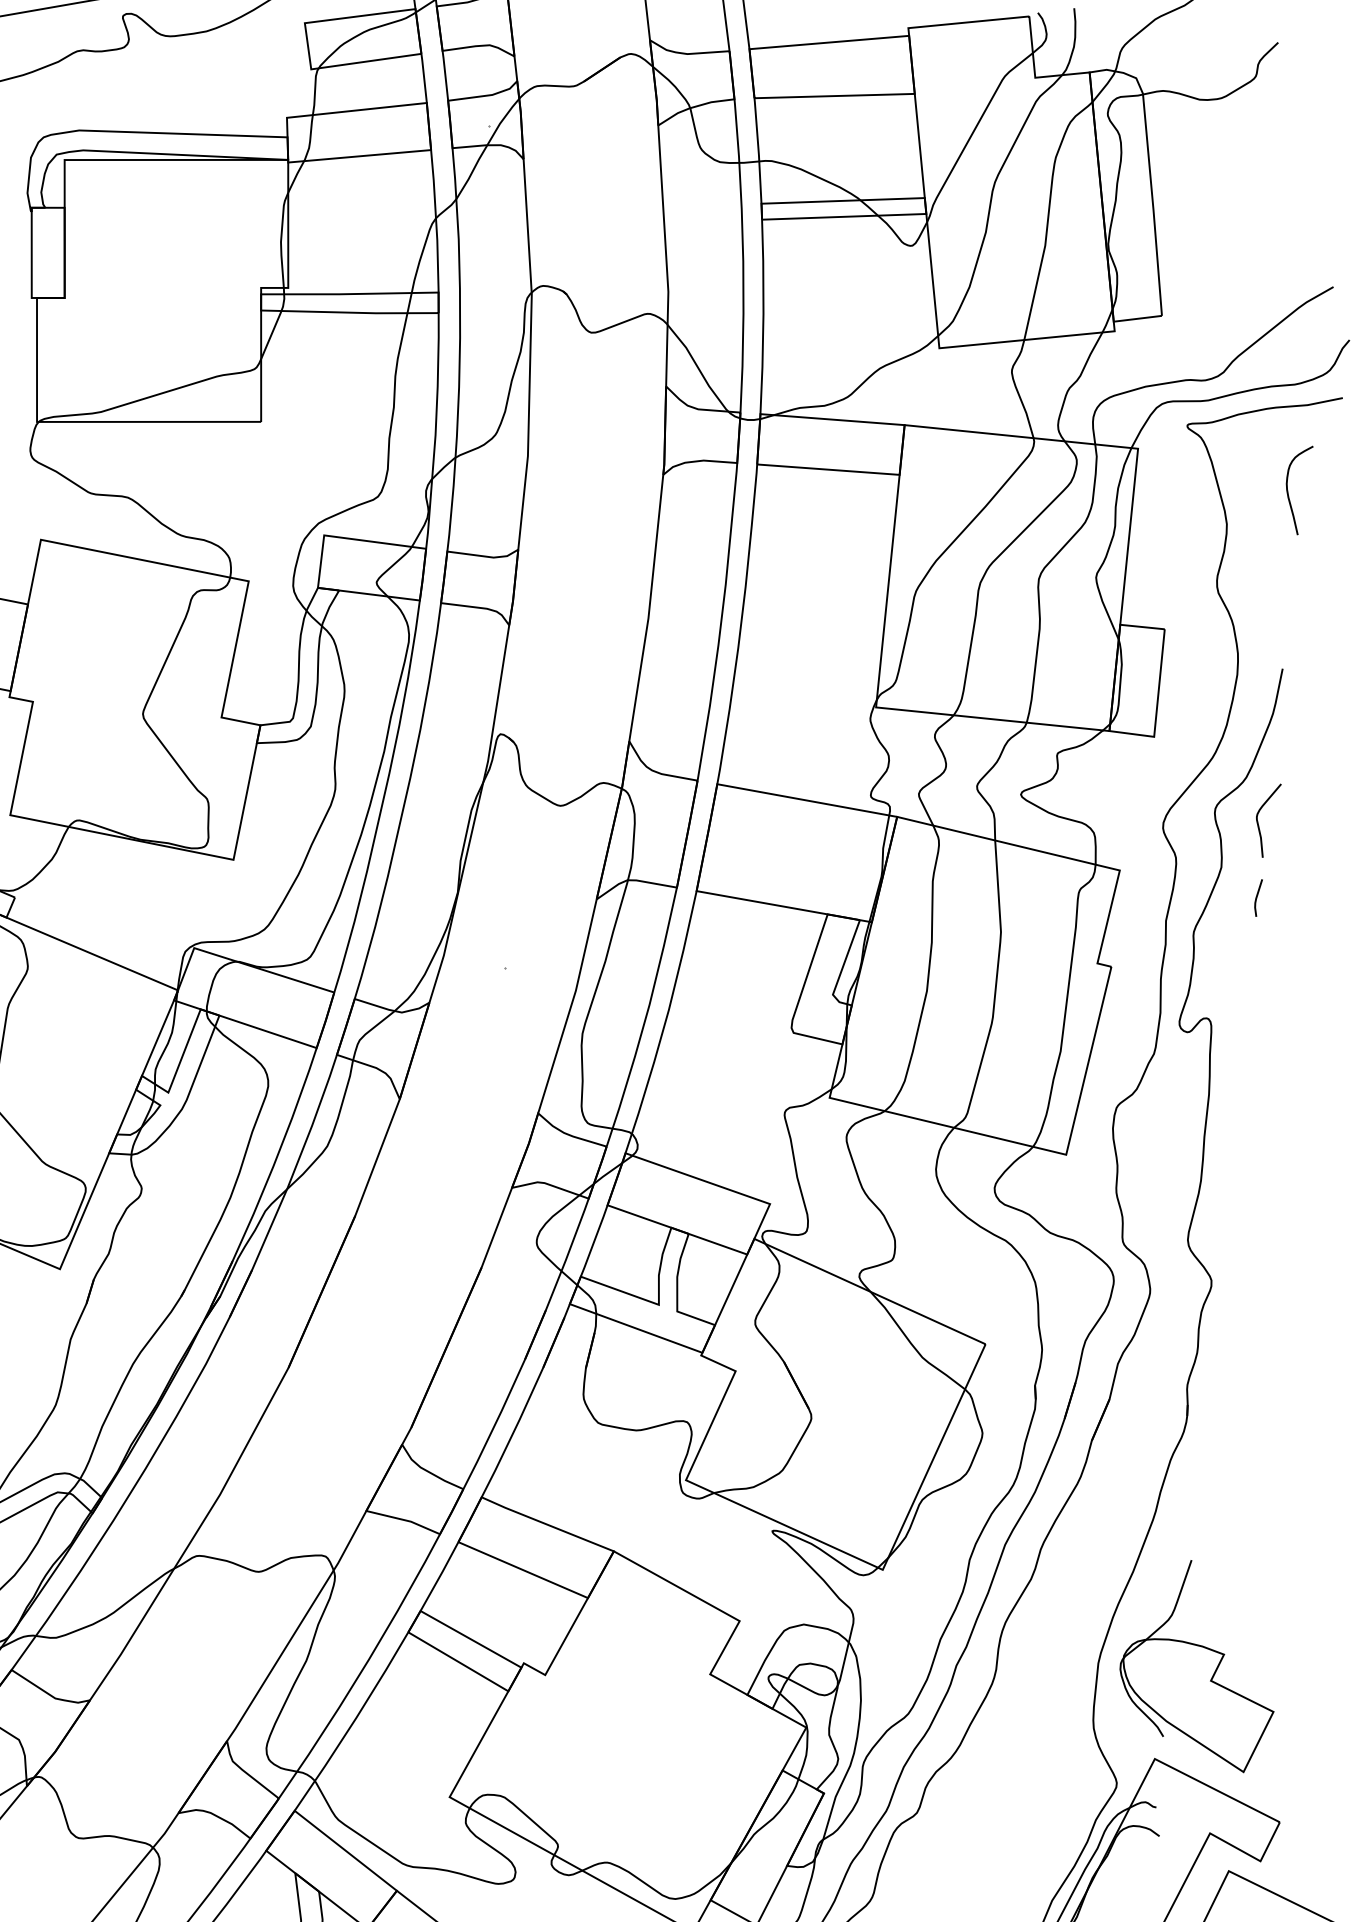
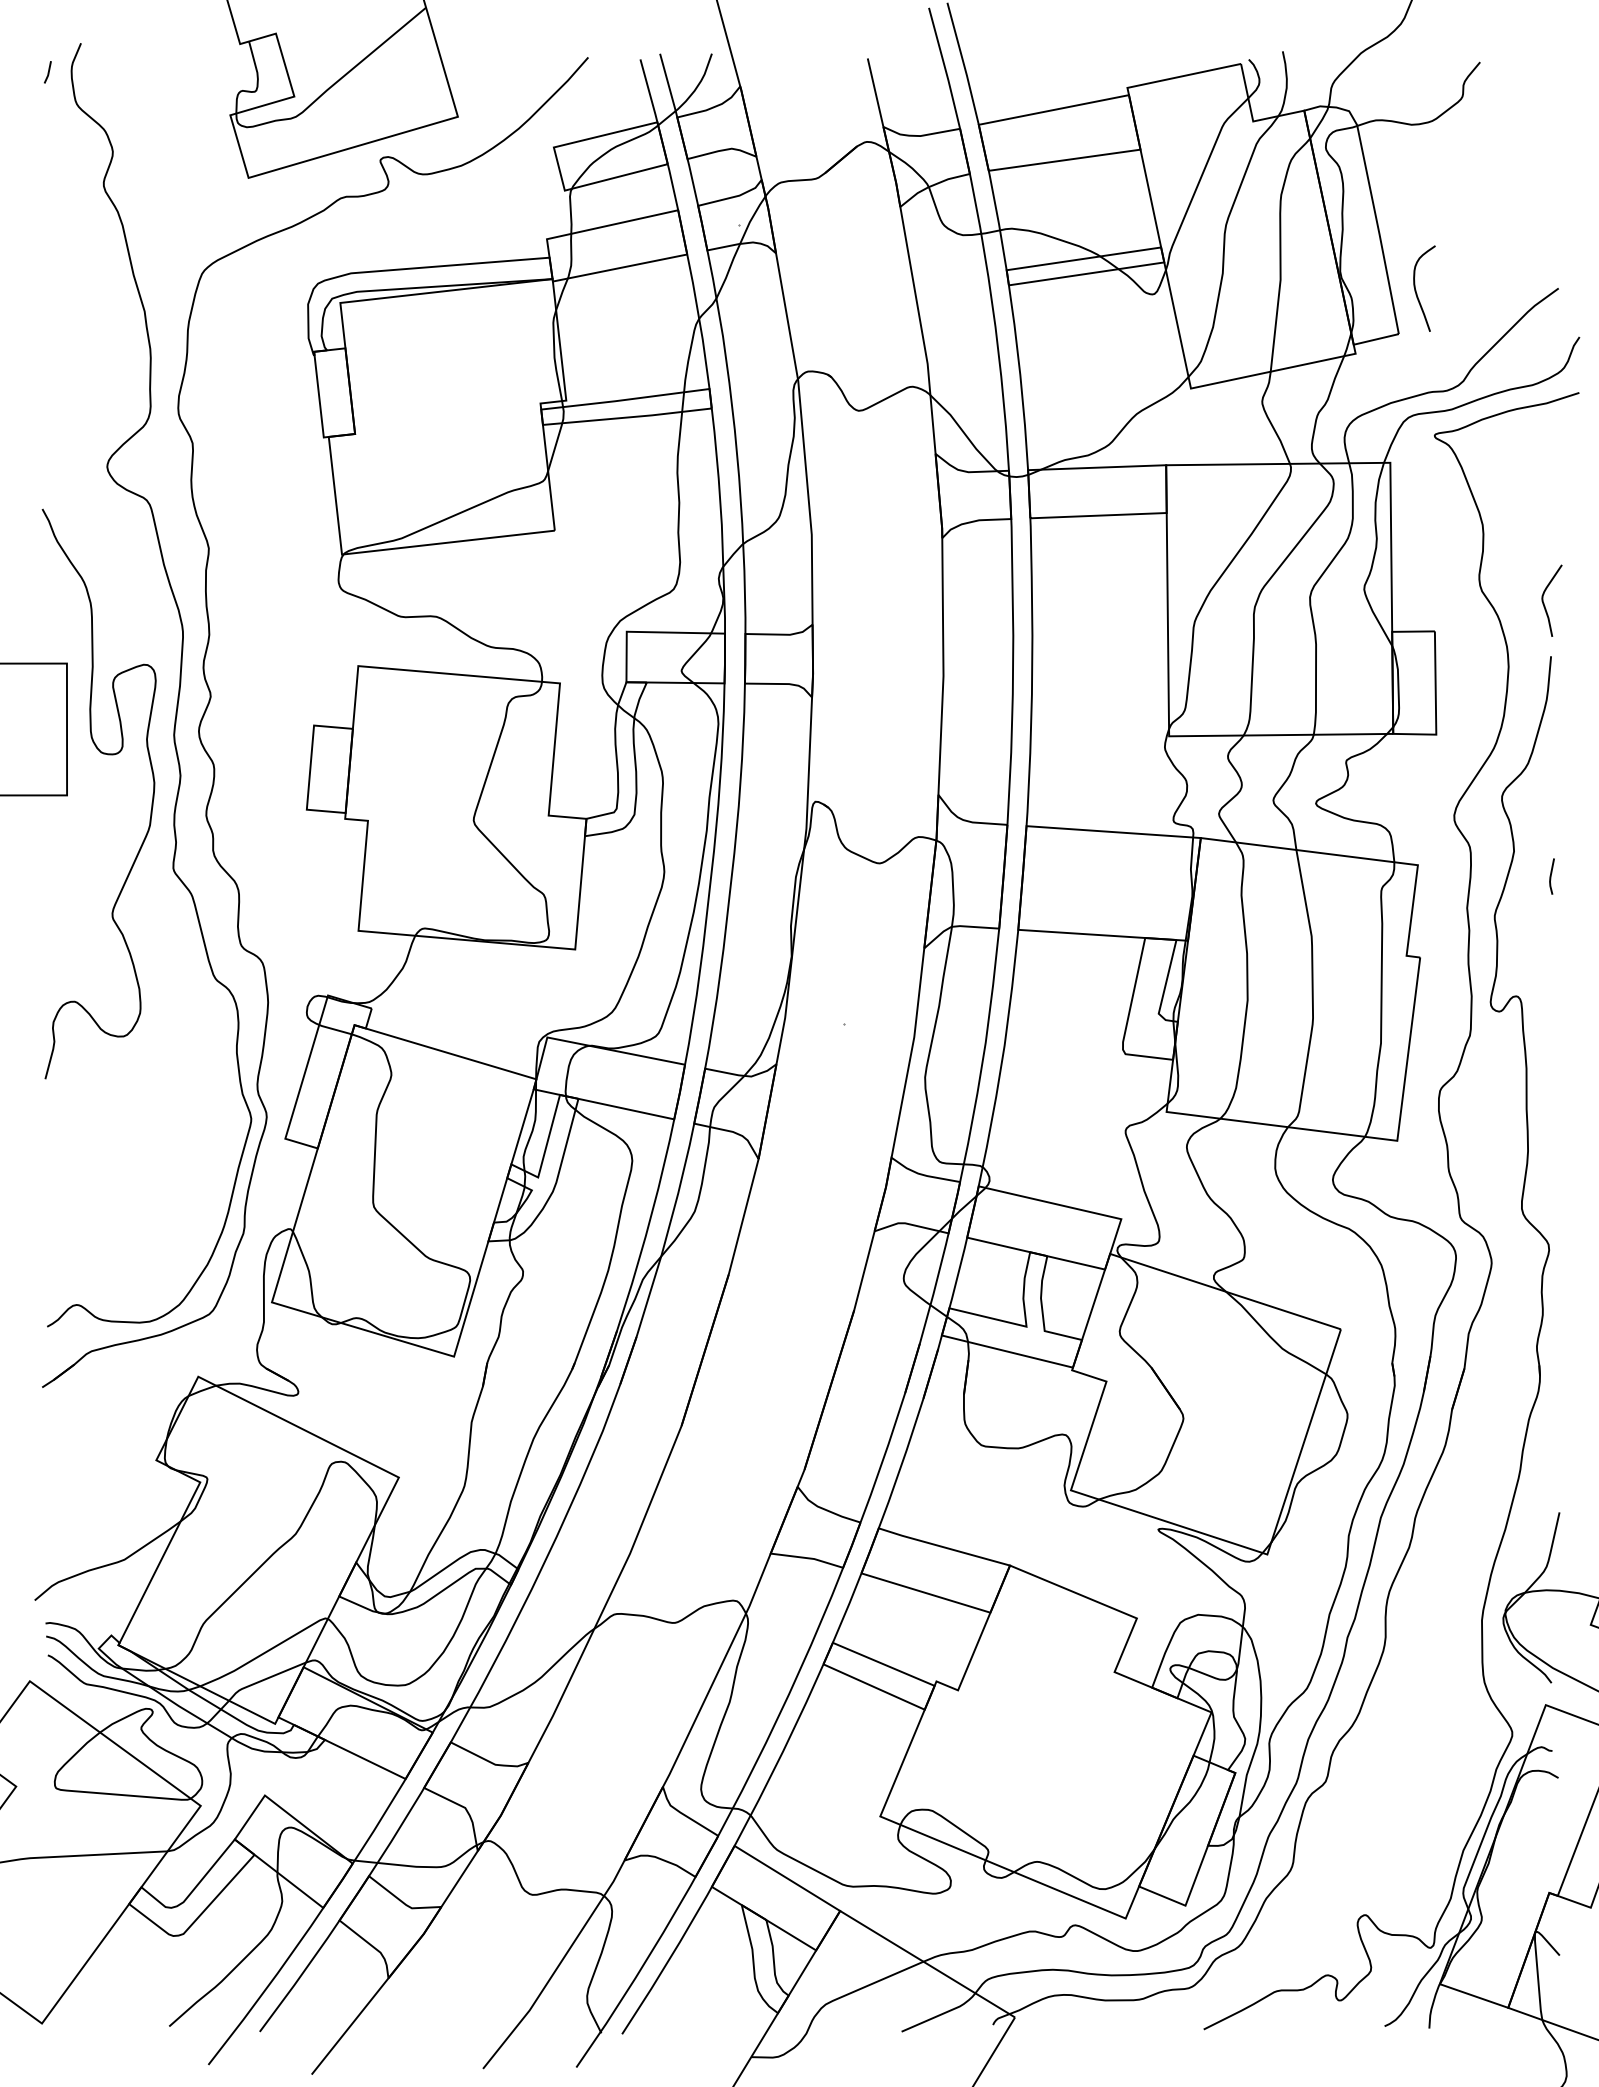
curve: (1288, 489) -> (1416, 289), moved
curve: (1258, 822) -> (1544, 603), moved

